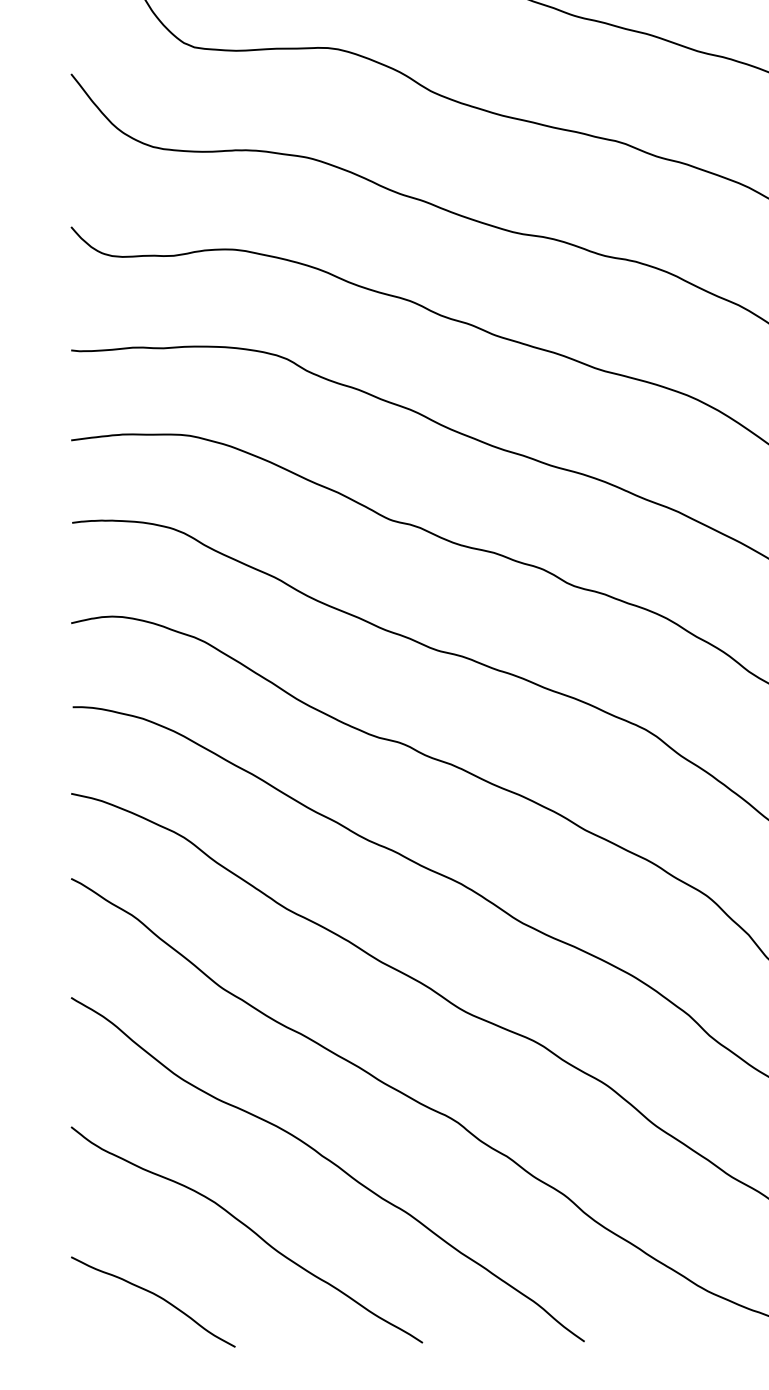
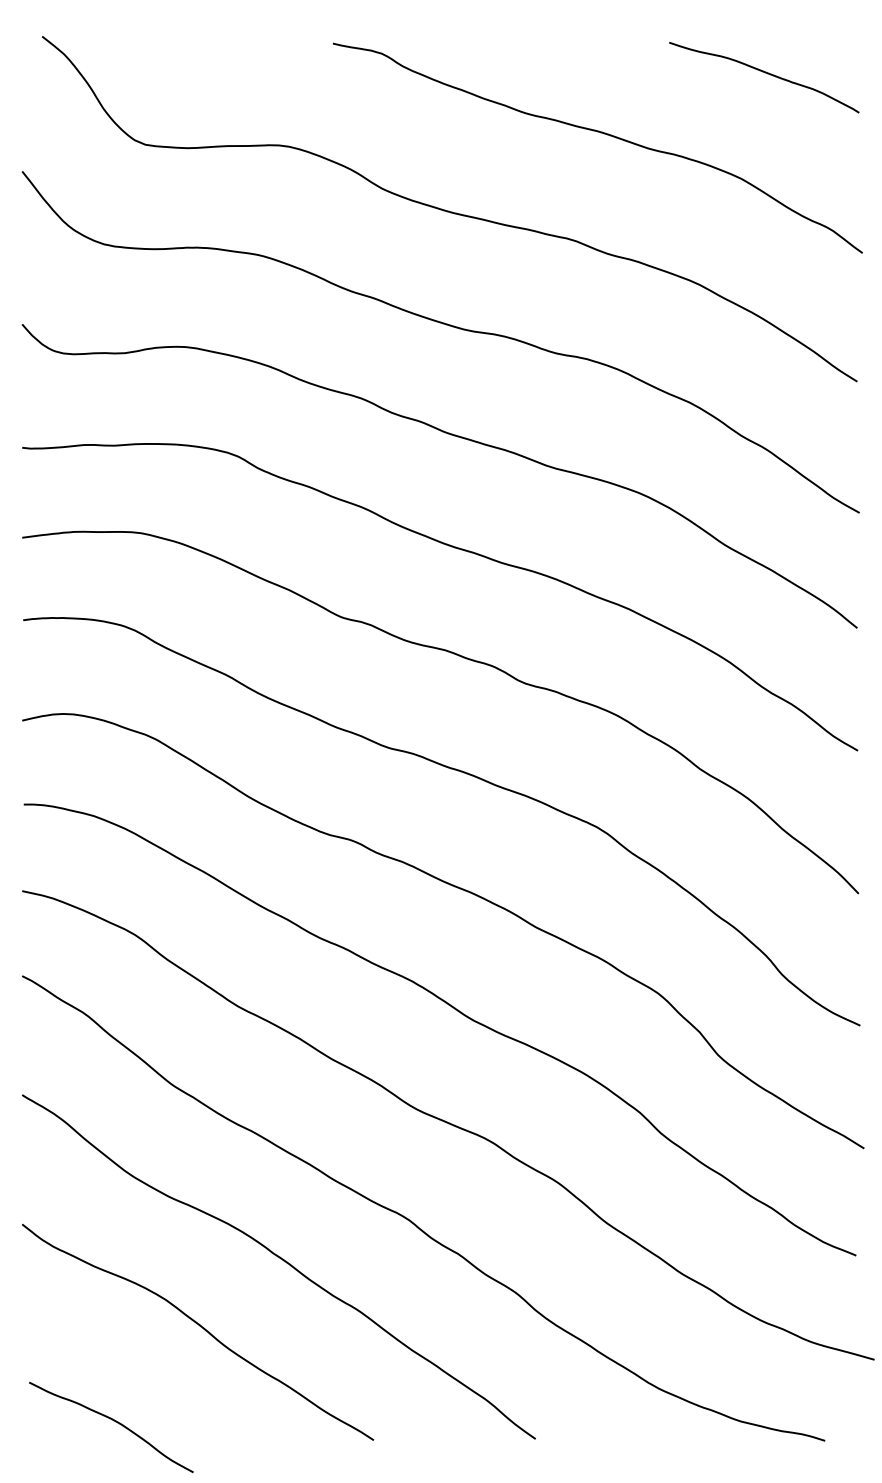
curve: (155, 1296) -> (113, 1421), moved

